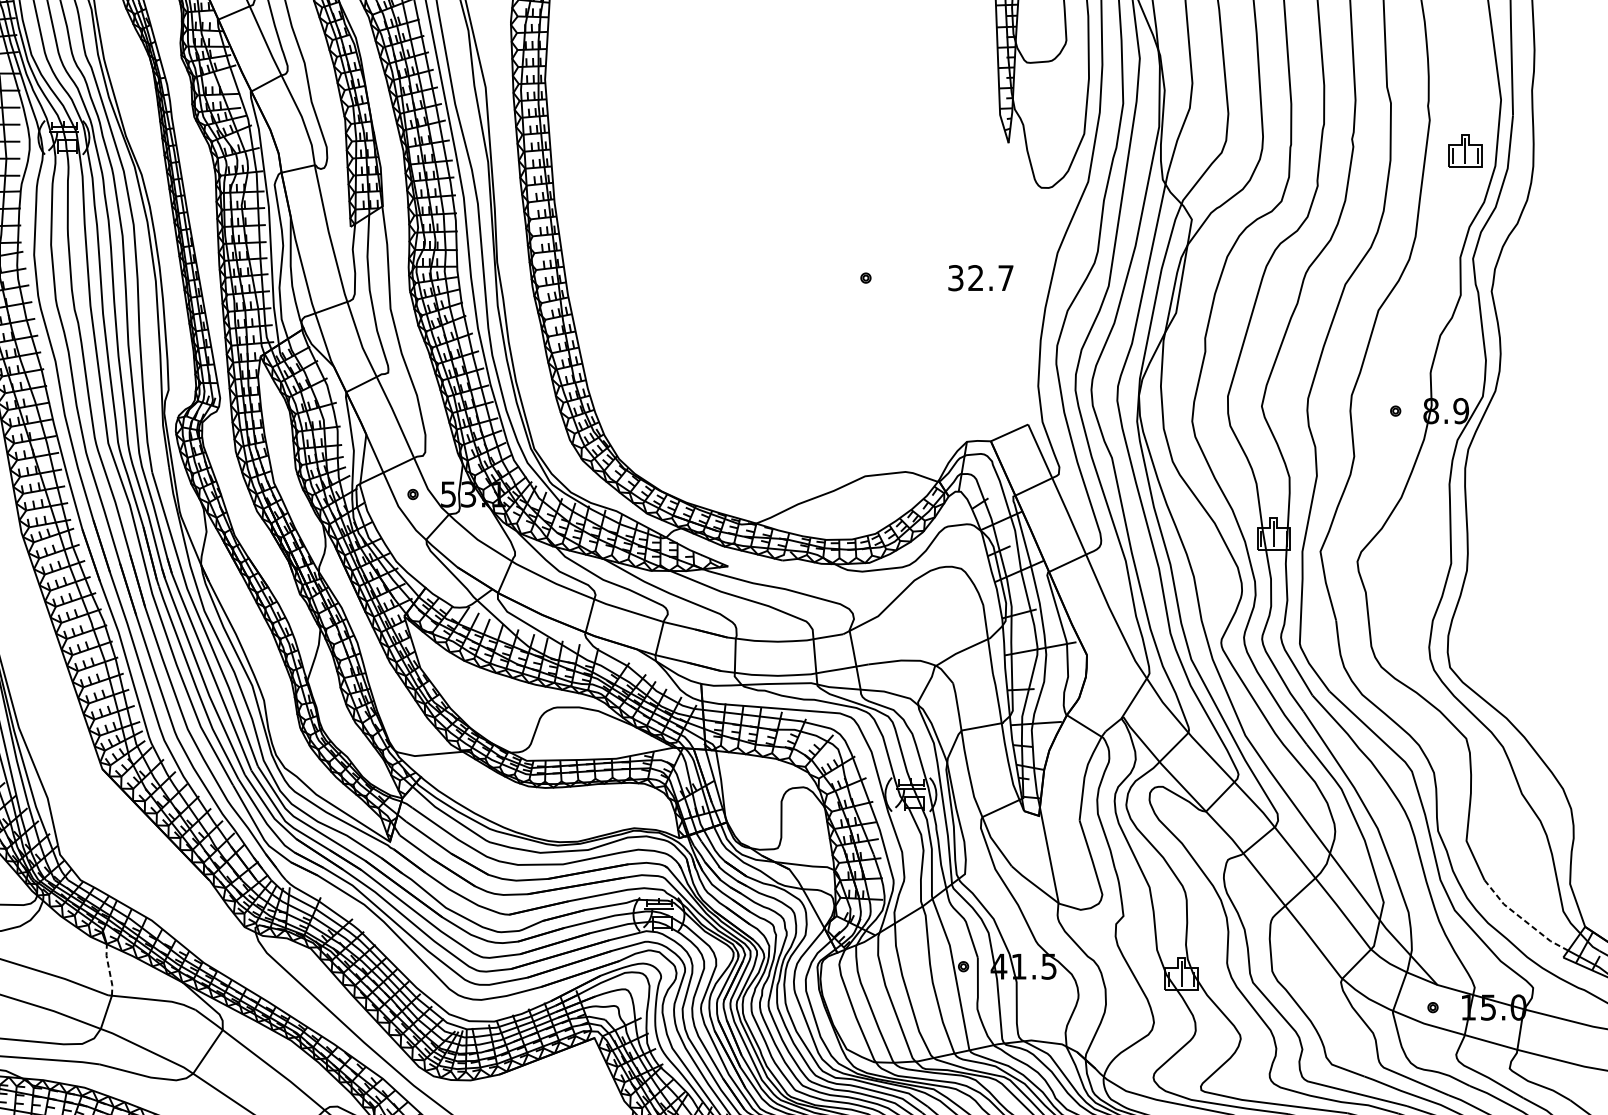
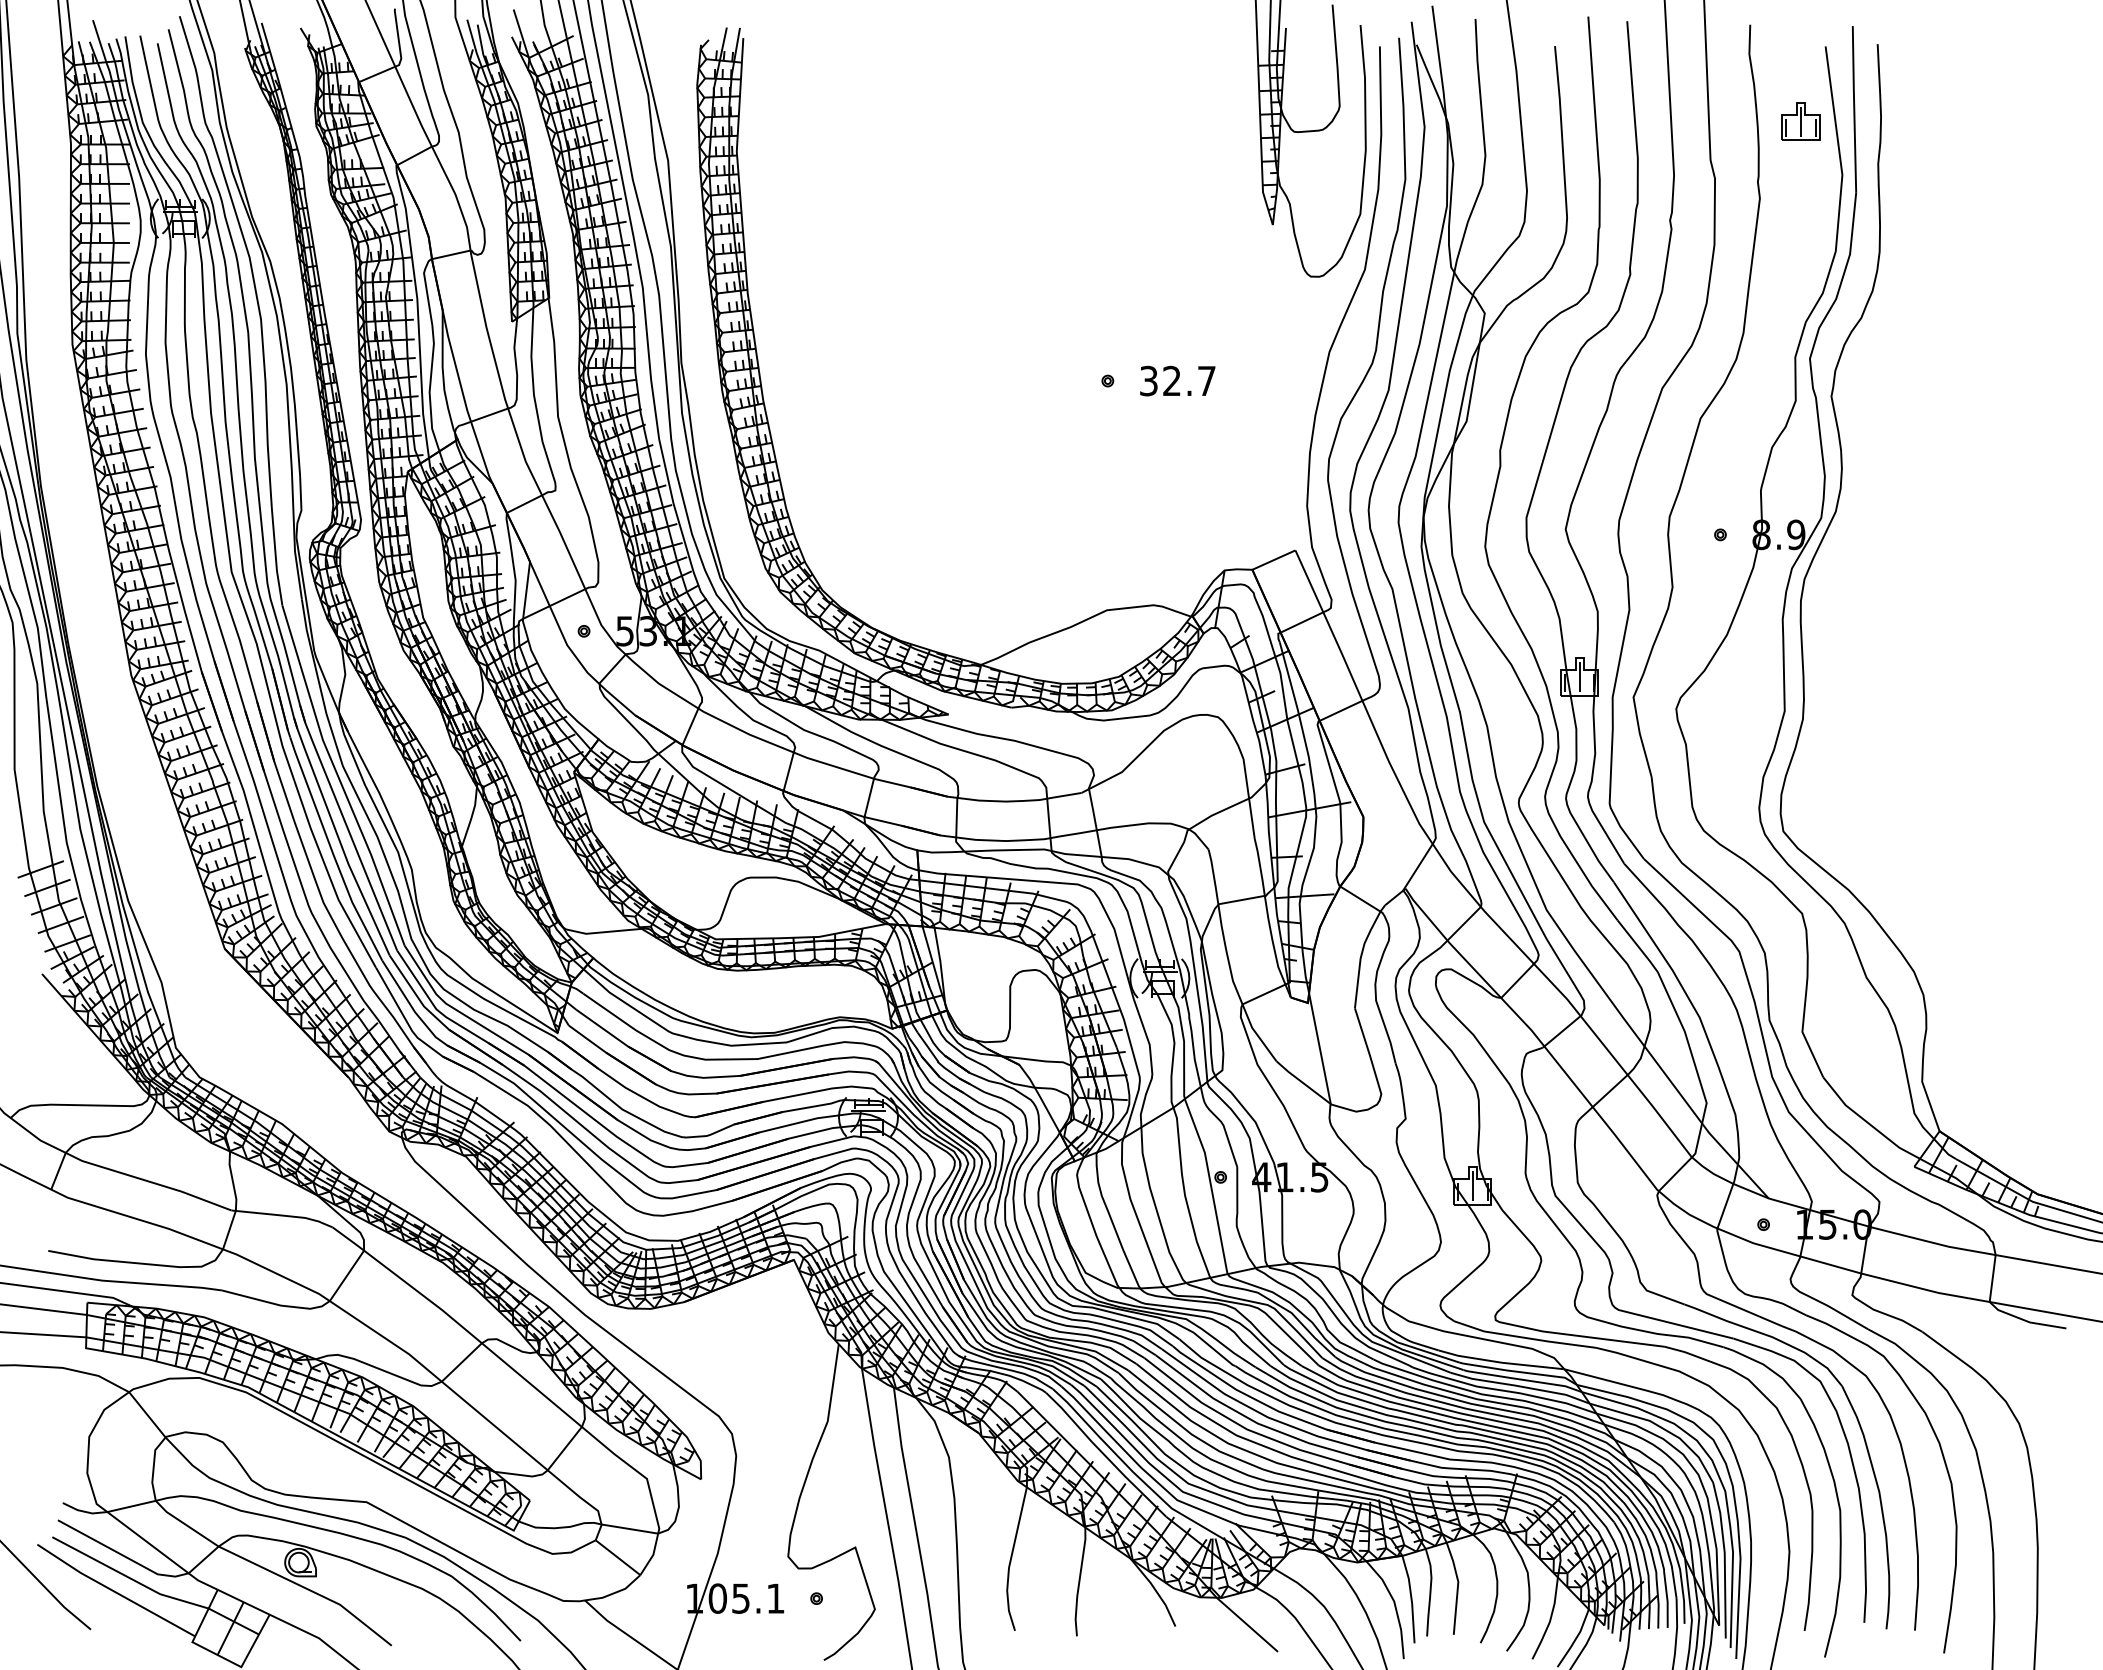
part: (1464, 150) -> (1800, 121), moved
text: (980, 277) -> (1177, 380), moved
line: (1523, 920) -> (1868, 1123), dashed -> solid
line: (109, 970) -> (232, 1181), dashed -> solid

